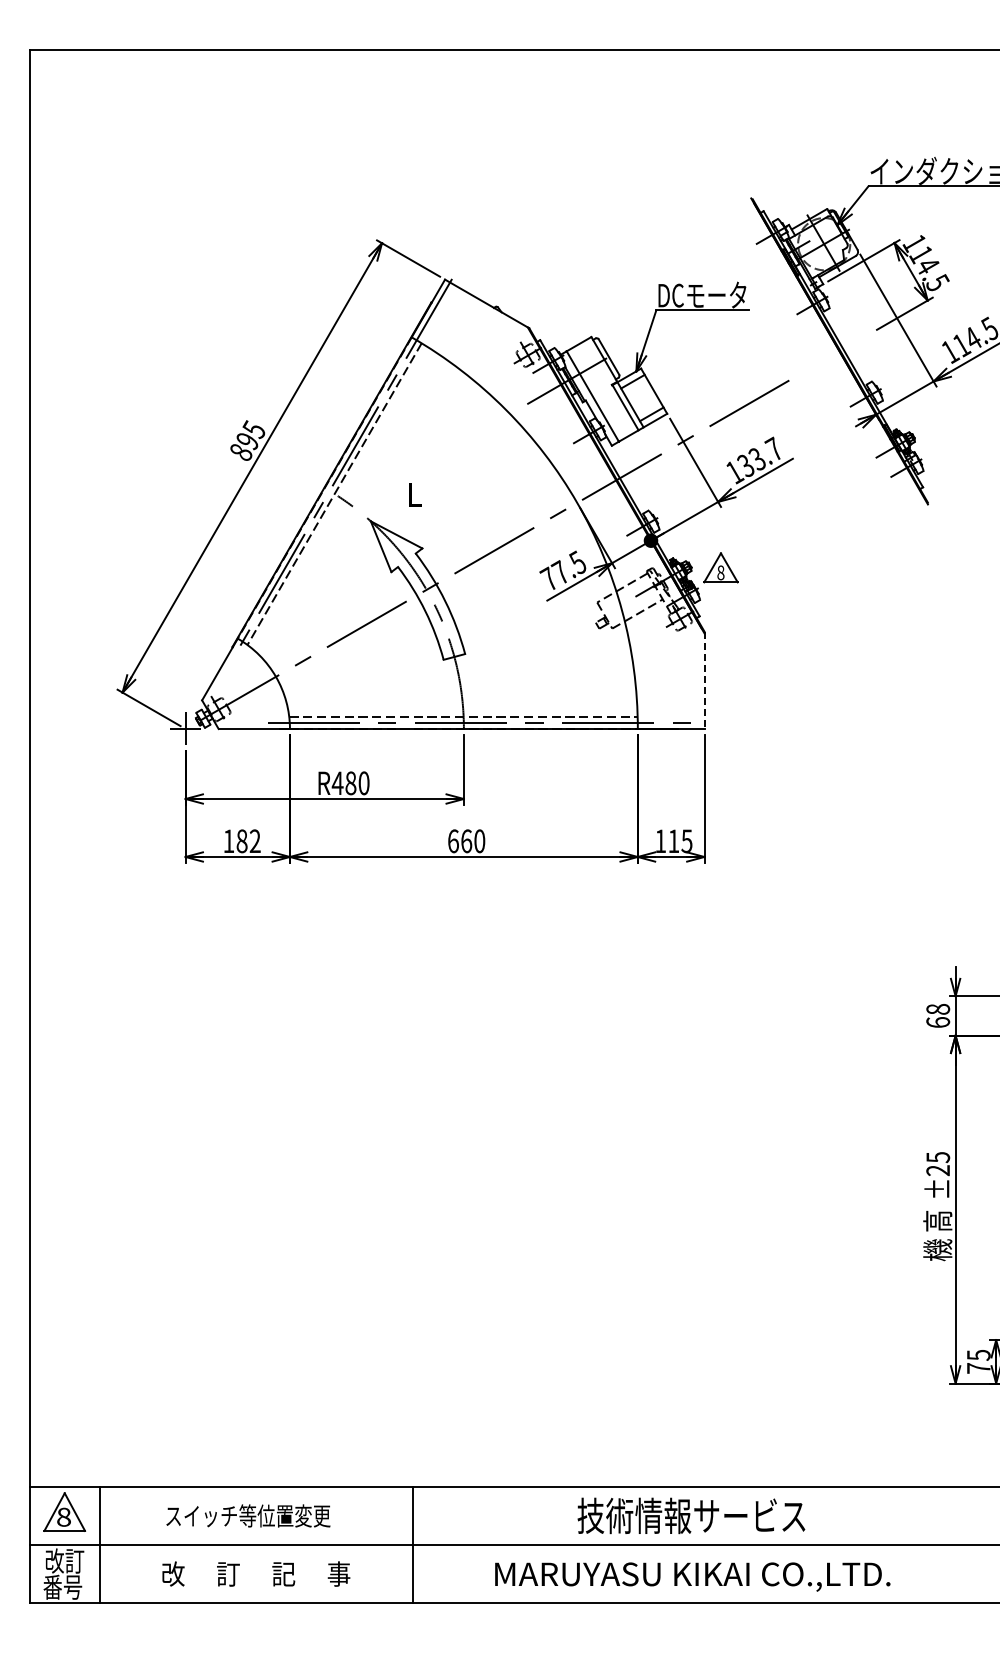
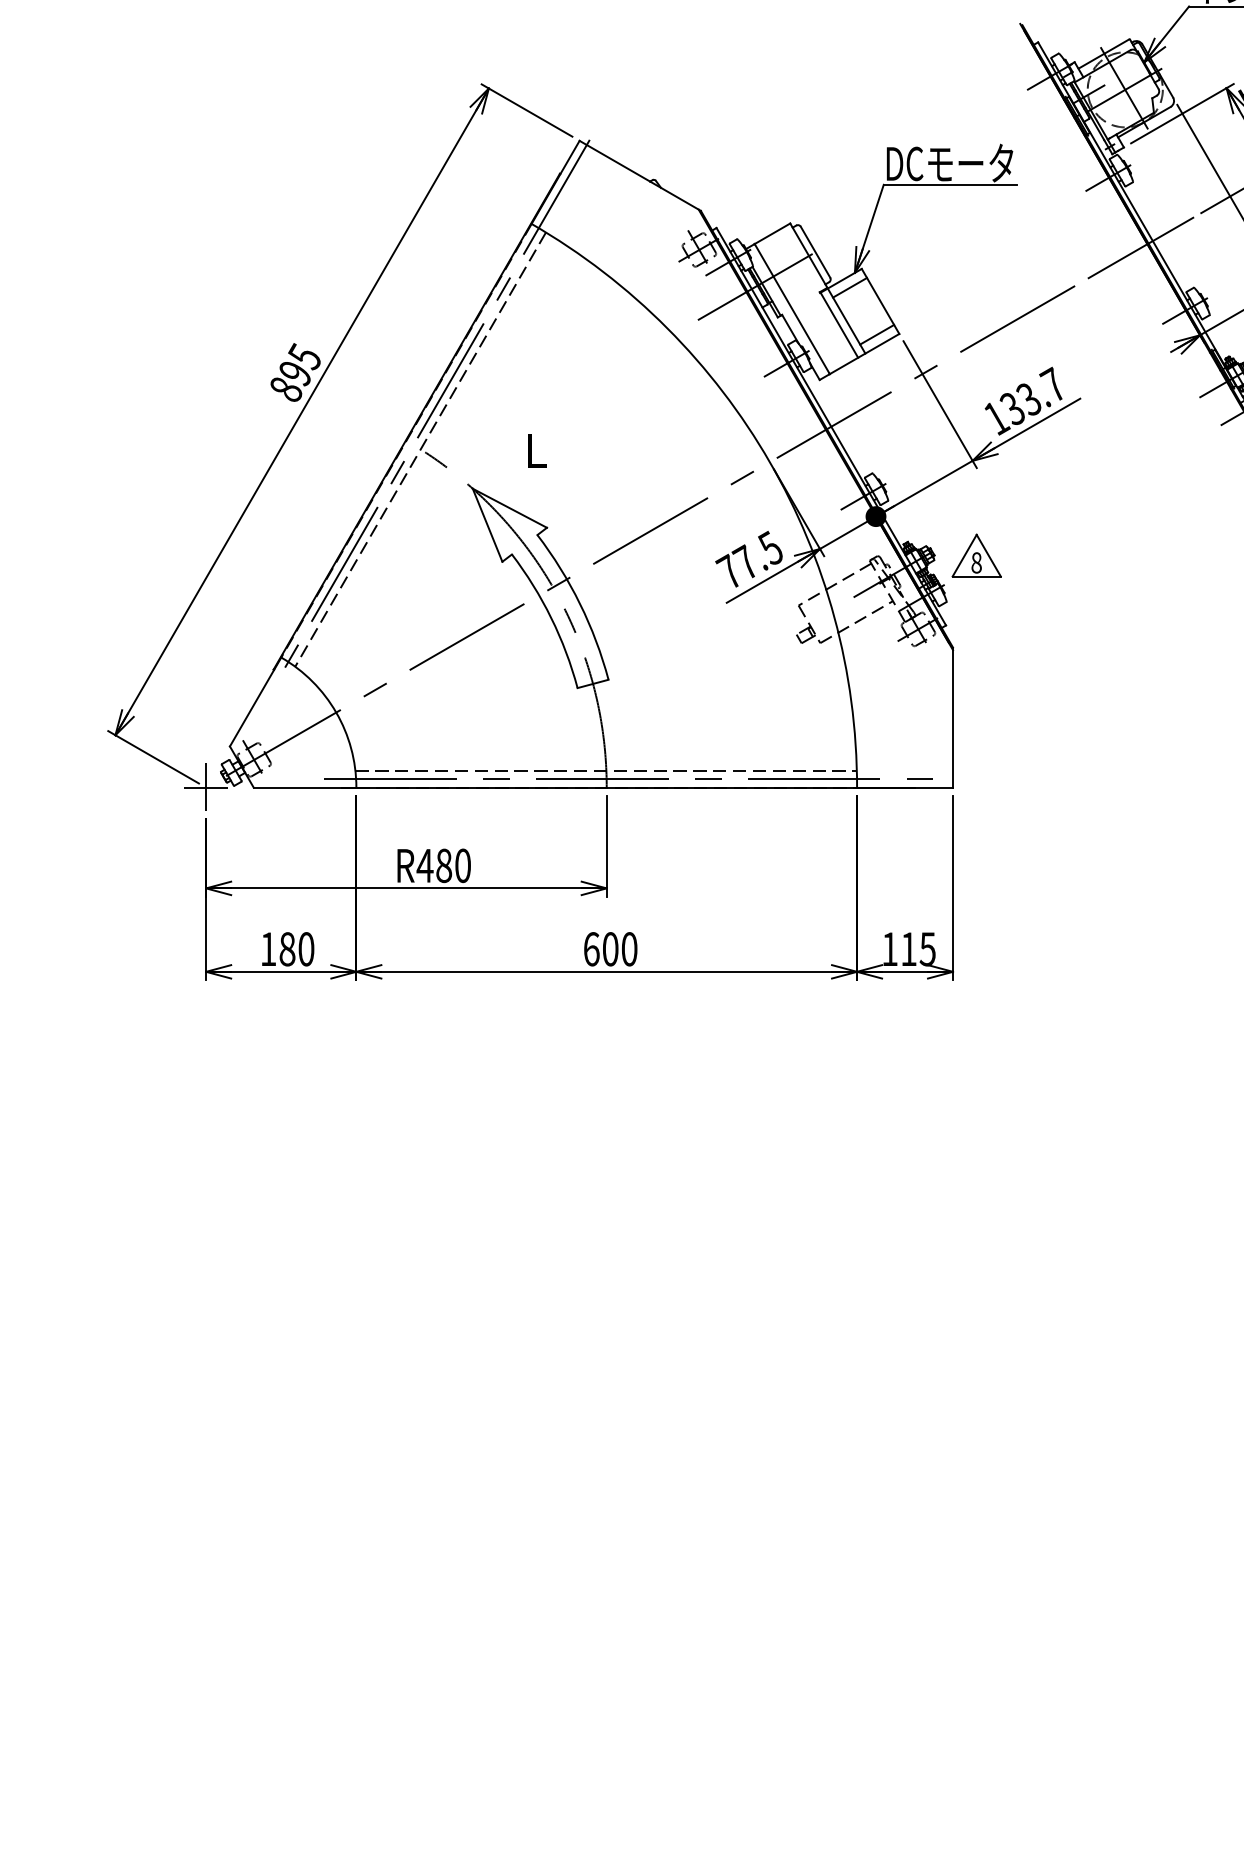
line: (834, 353) -> (1140, 247), added
line: (704, 680) -> (953, 717), dashed -> solid
text: (254, 841) -> (305, 949), 182 -> 180
text: (466, 841) -> (610, 949), 660 -> 600

